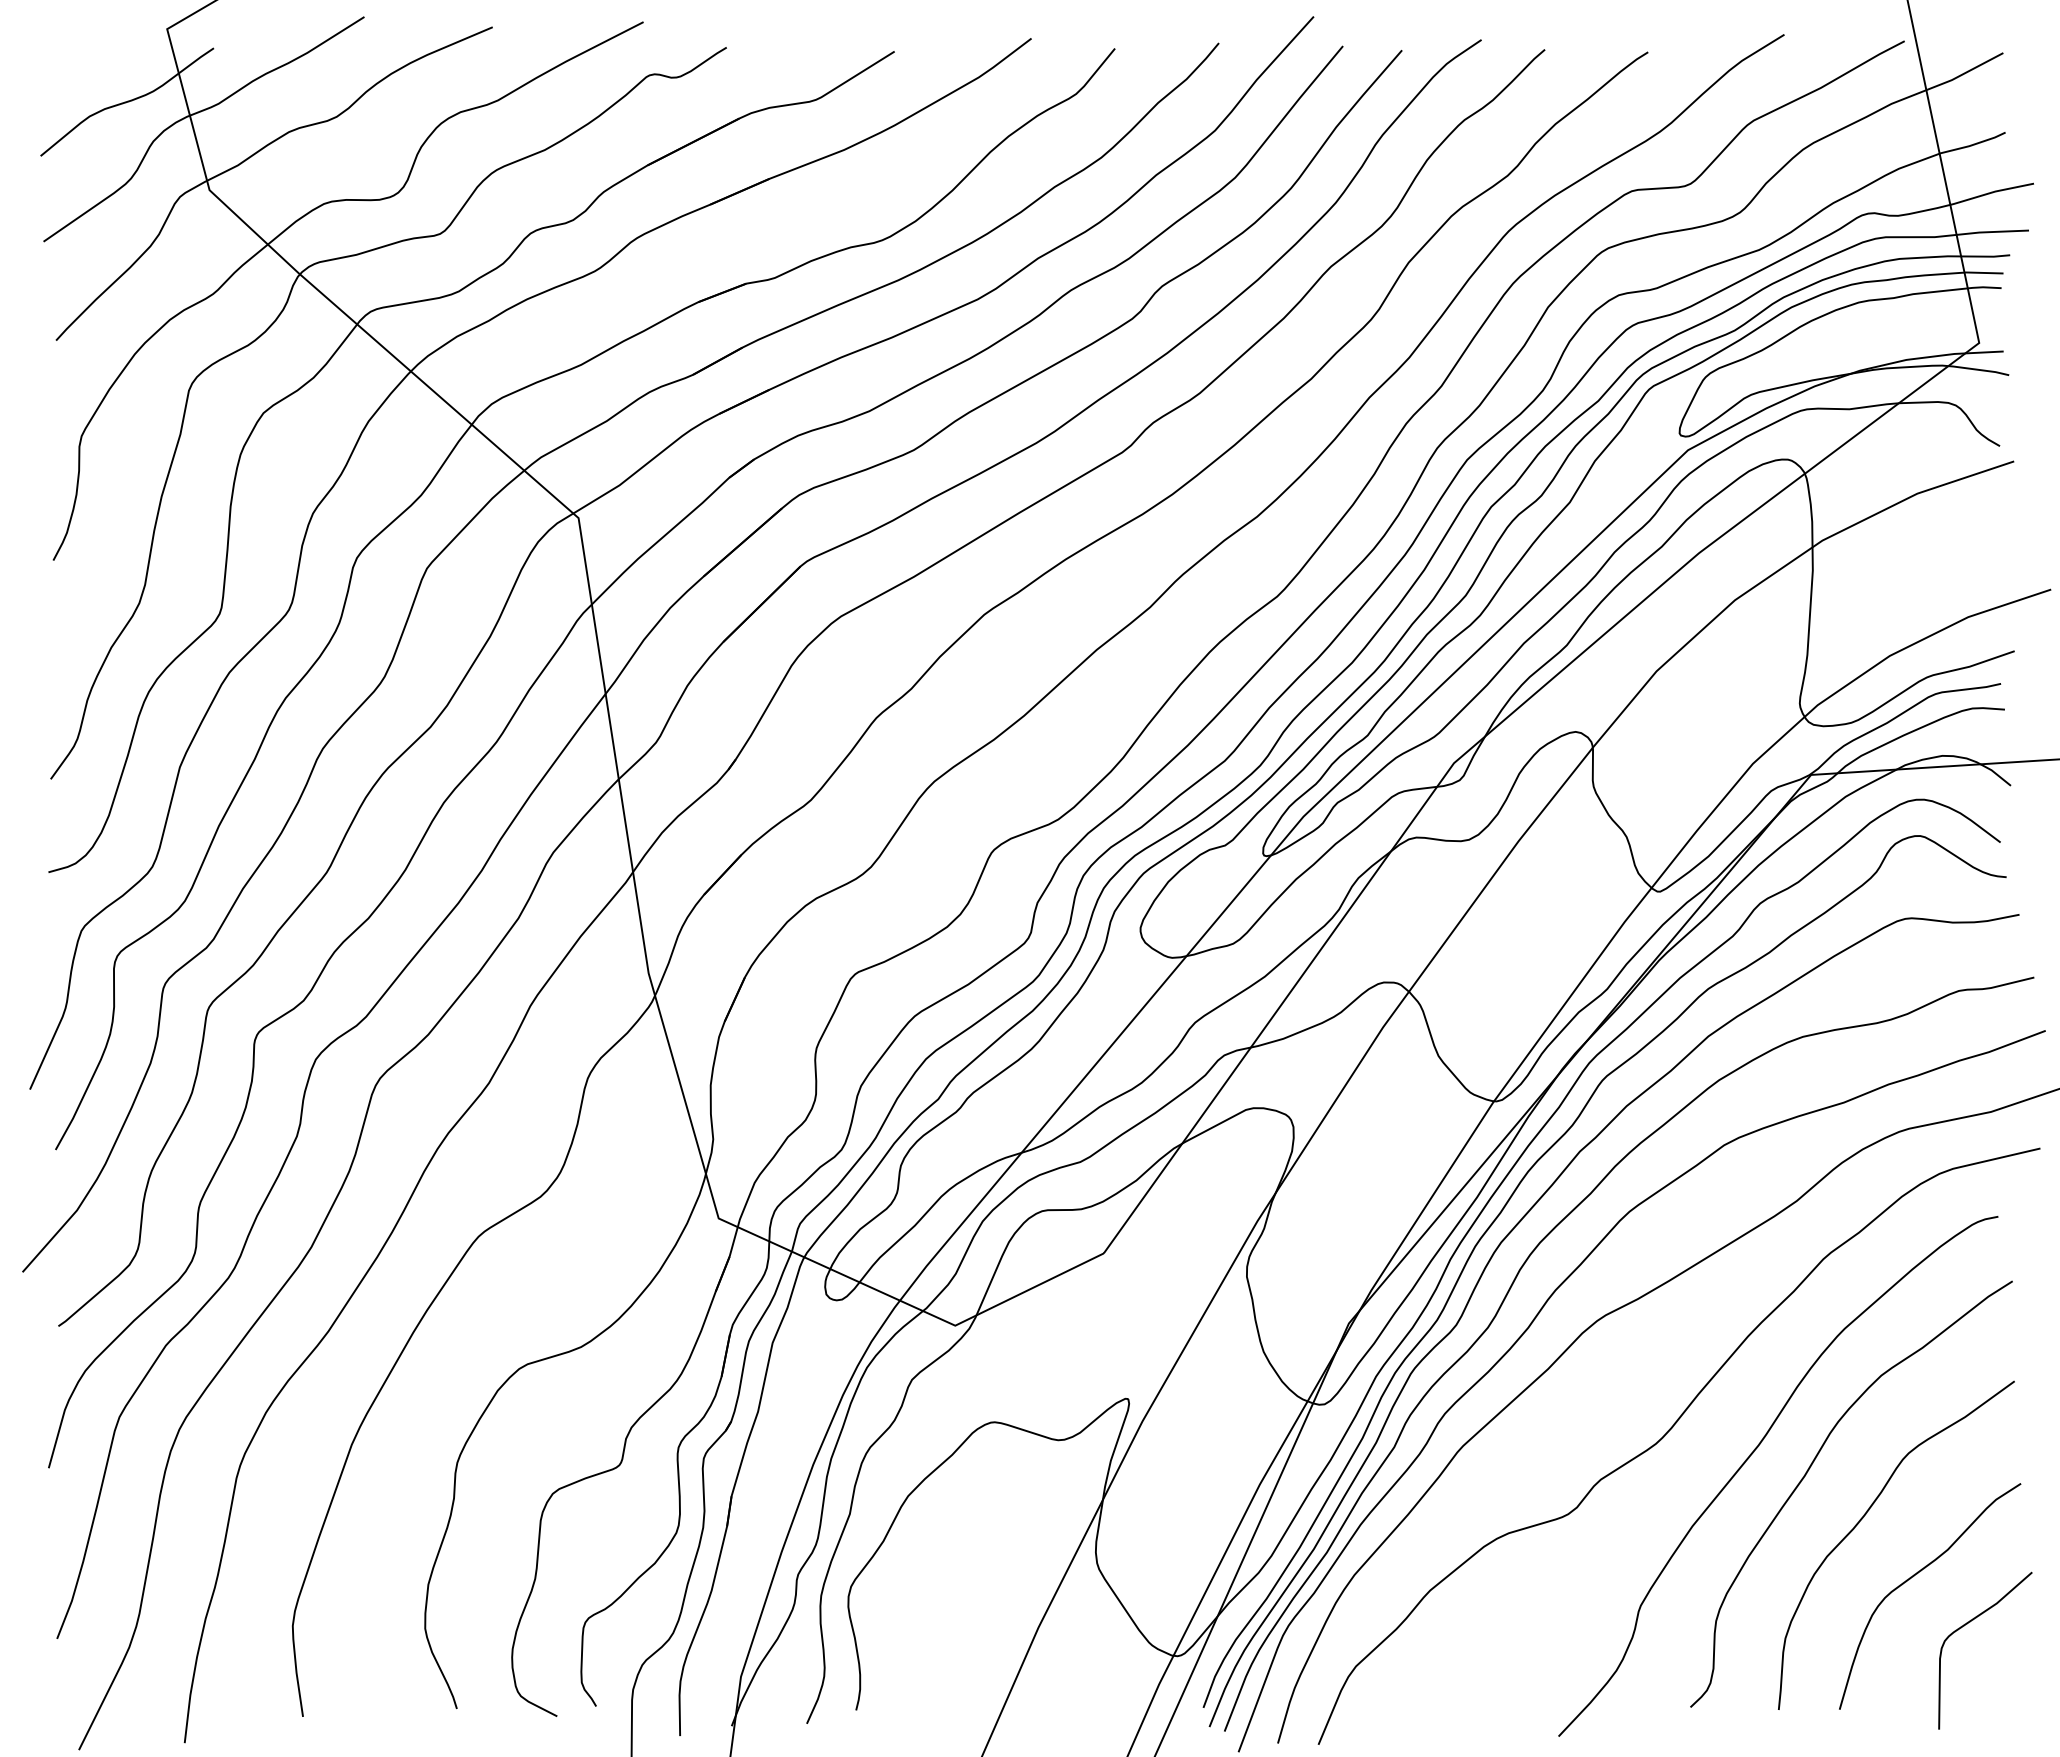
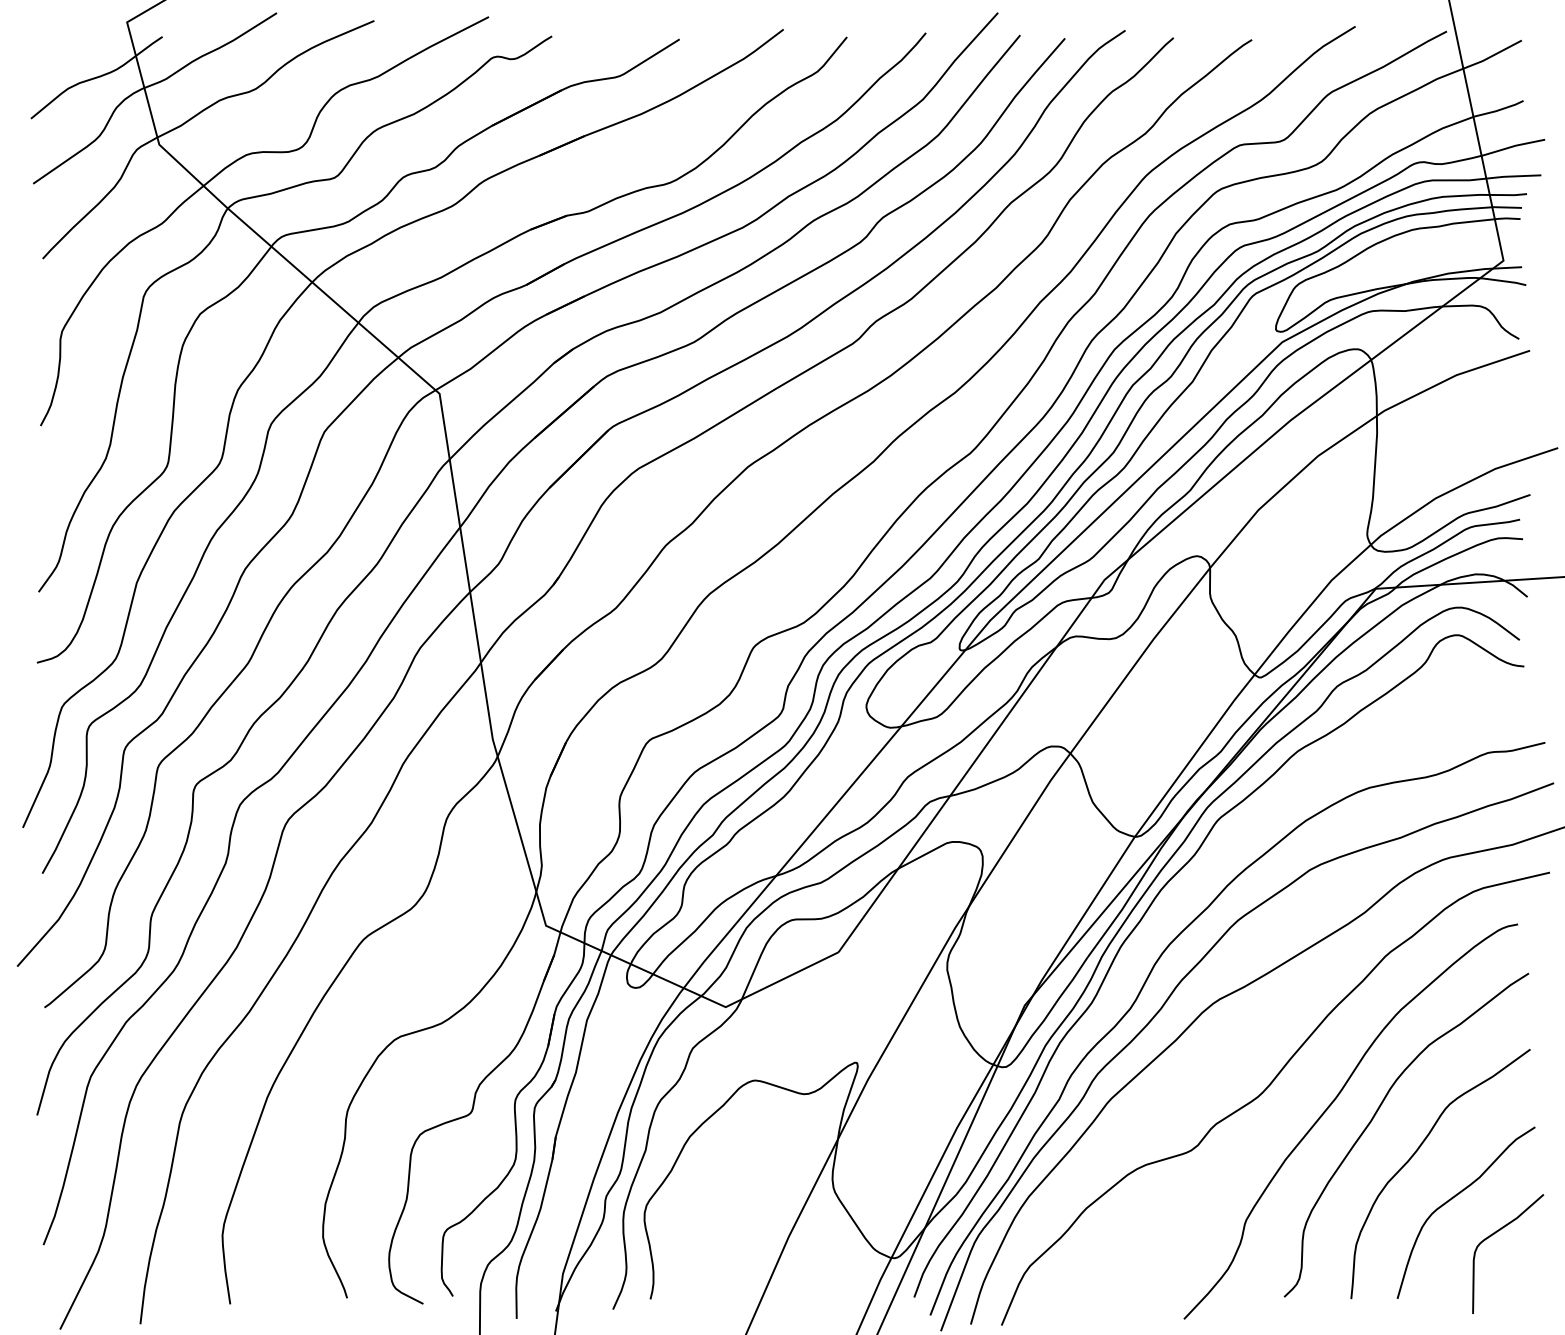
curve: (1513, 1230) -> (1149, 934), removed

